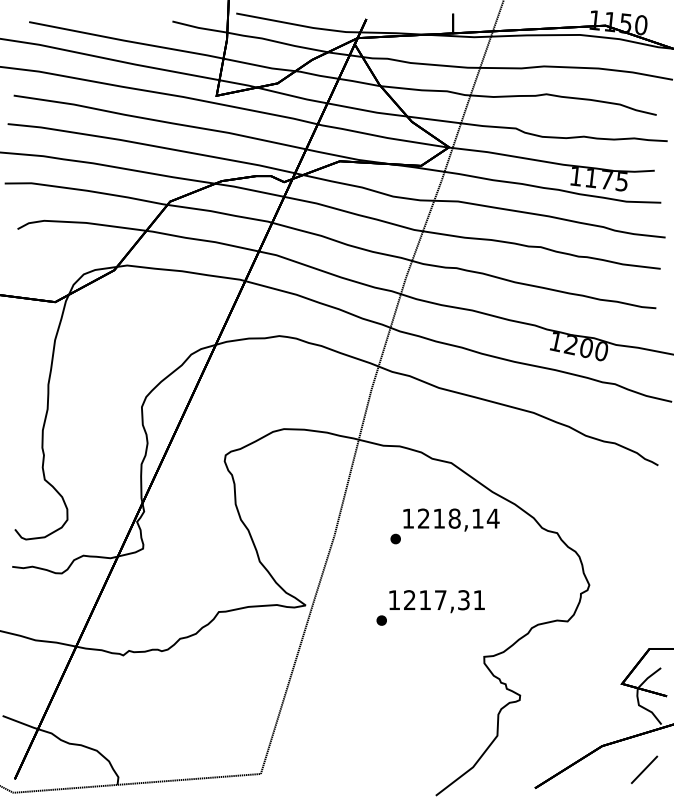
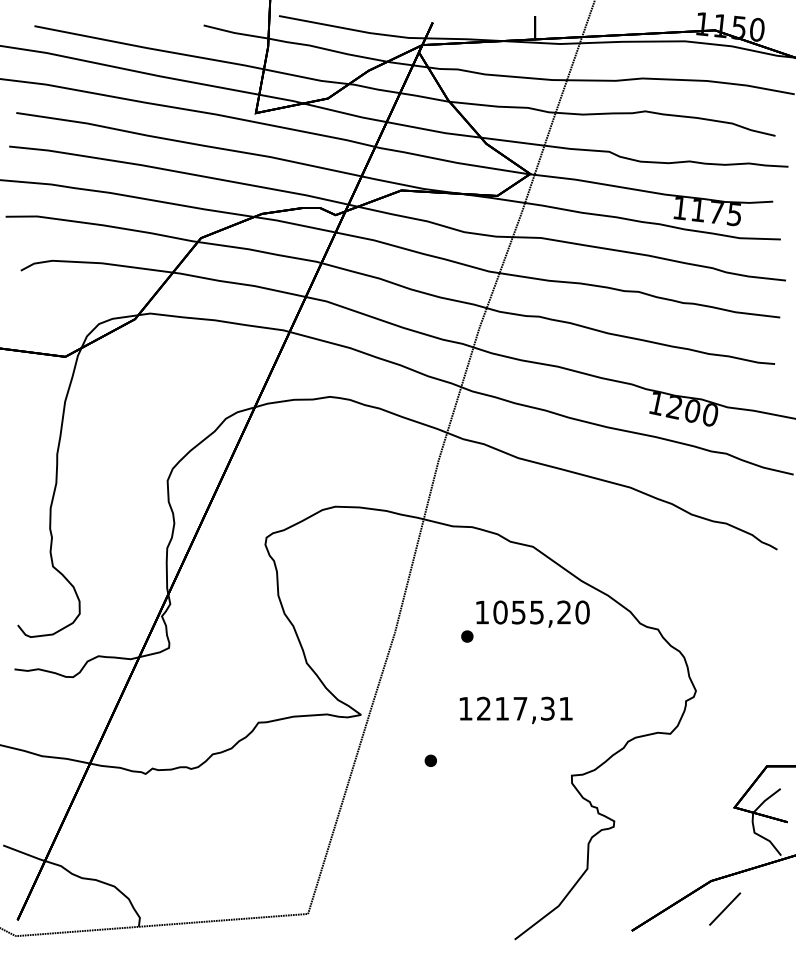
text: (458, 518) -> (541, 612), 1218,14 -> 1055,20
part: (381, 620) -> (430, 760), moved
line: (644, 769) -> (725, 908), moved

